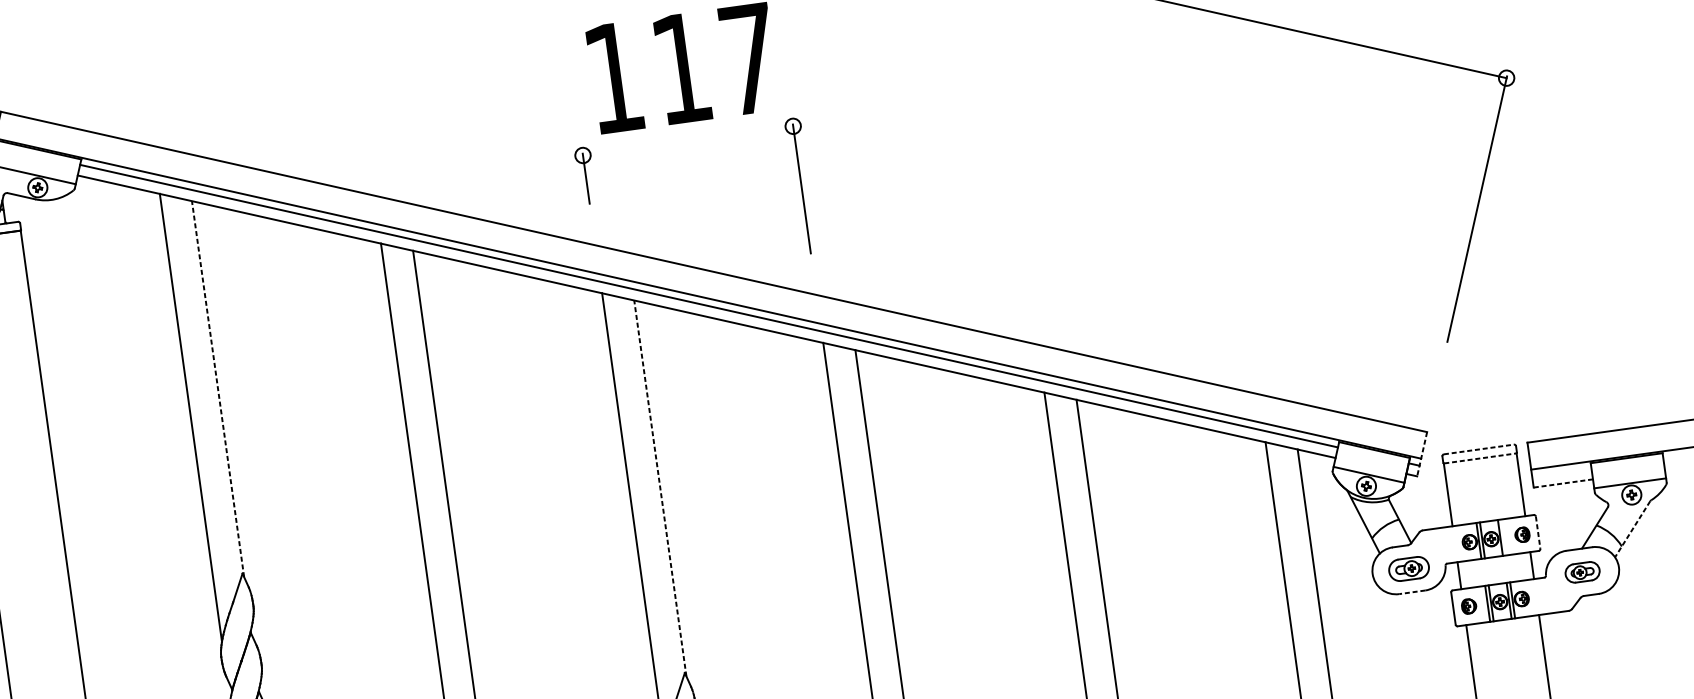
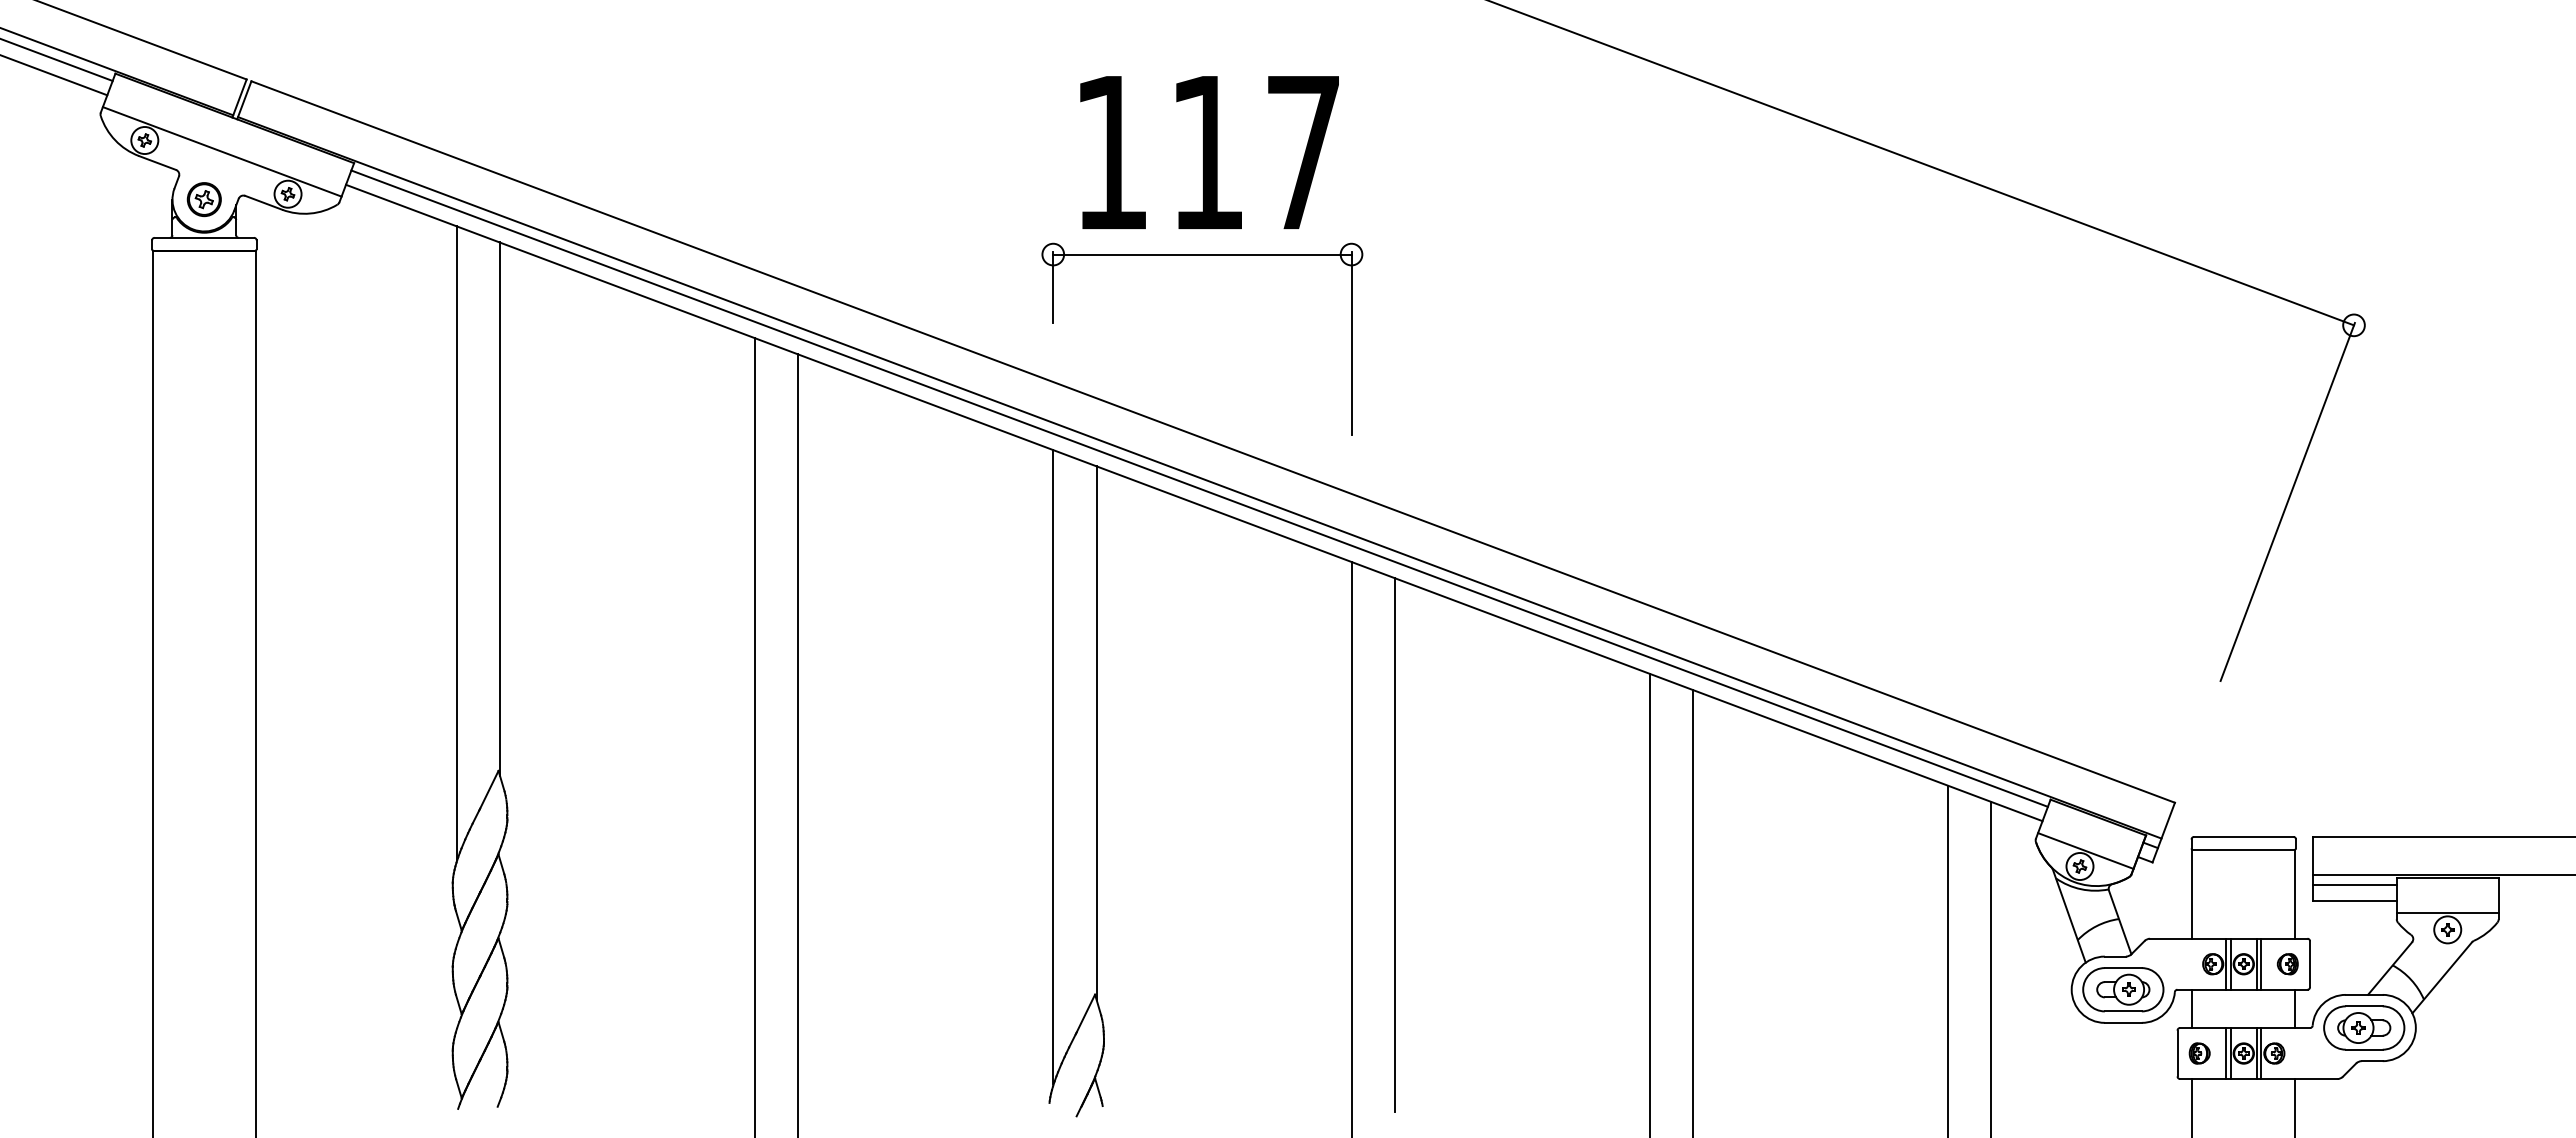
line: (688, 140) -> (1202, 254), added
line: (218, 389) -> (500, 509), dashed -> solid
line: (1478, 449) -> (2243, 836), dashed -> solid
line: (1421, 454) -> (2163, 832), dashed -> solid
line: (1480, 458) -> (2243, 849), dashed -> solid
line: (1561, 472) -> (2354, 885), added
line: (1563, 483) -> (2354, 900), dashed -> solid
line: (660, 488) -> (1096, 733), dashed -> solid
line: (1632, 529) -> (2441, 978), dashed -> solid
line: (1538, 532) -> (2310, 964), dashed -> solid
line: (1503, 536) -> (2261, 963), added
part: (1409, 568) -> (2123, 989), size x1.43
part: (1582, 571) -> (2364, 1027), size x1.67
line: (1411, 592) -> (2122, 1022), dashed -> solid

